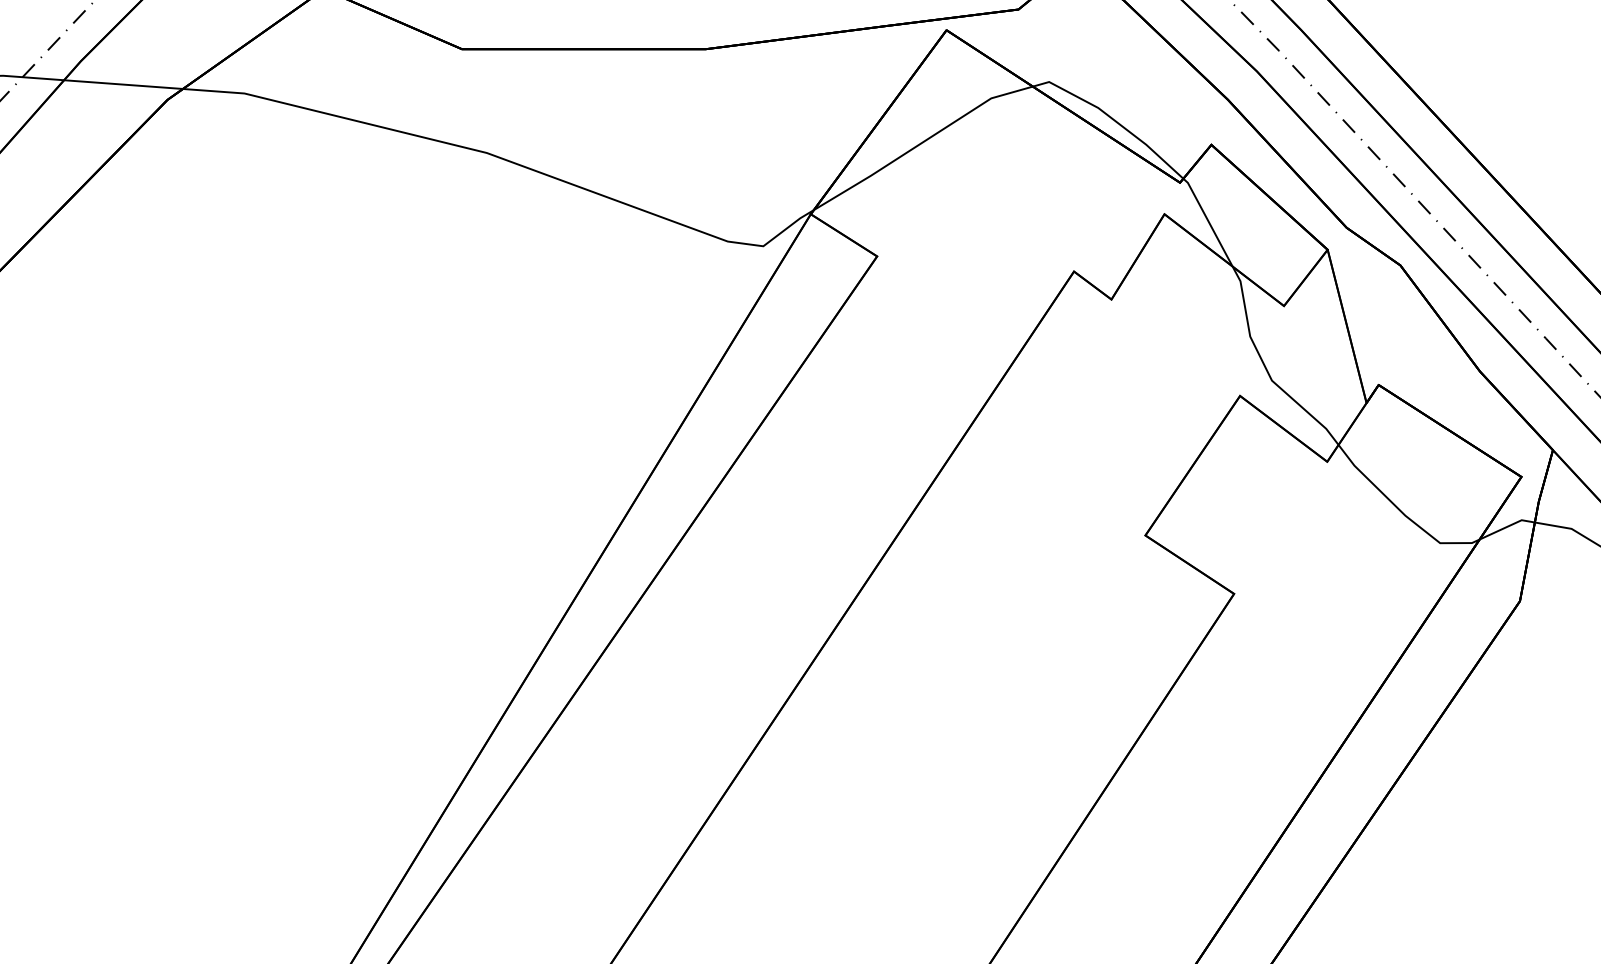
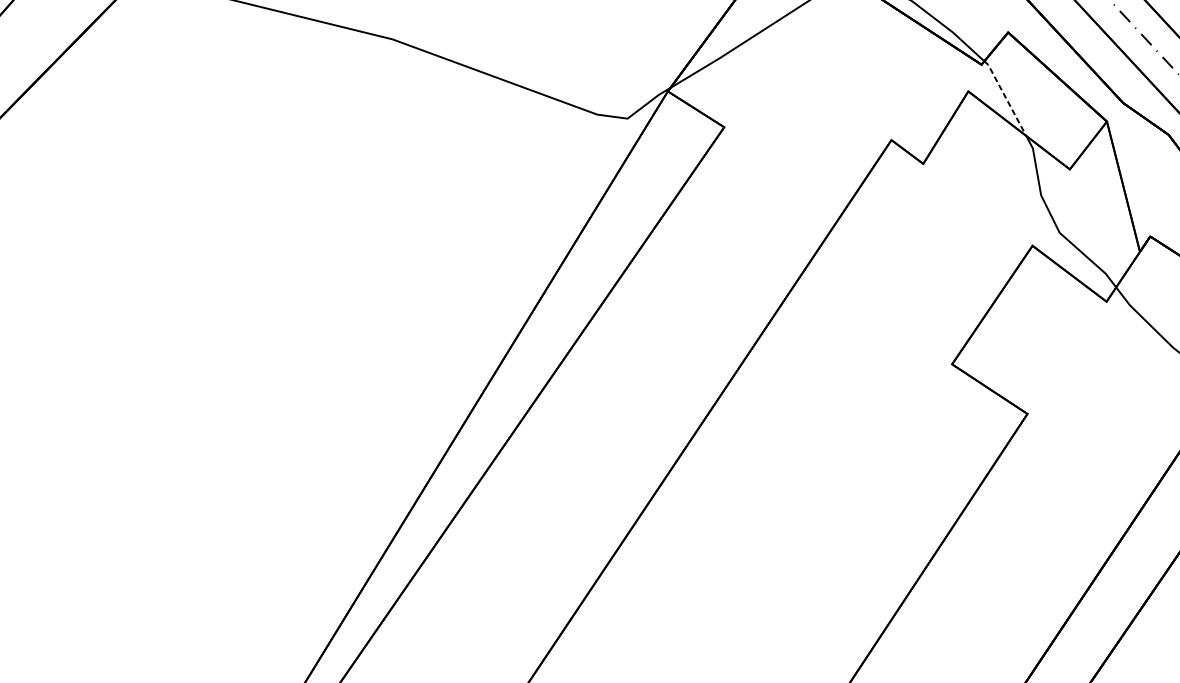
line: (1208, 221) -> (1005, 97), solid -> dashed

